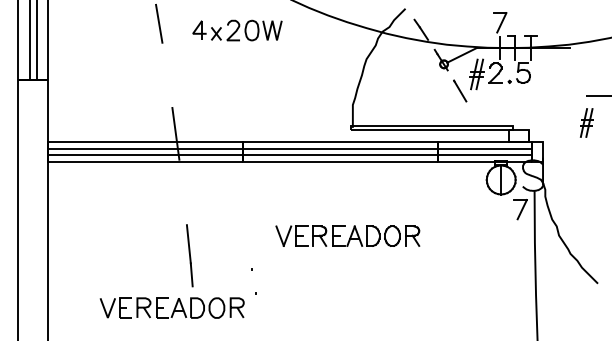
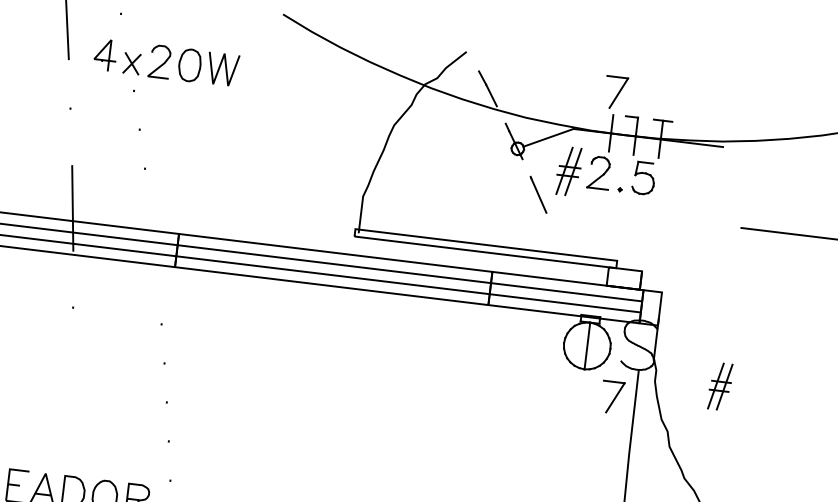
part: (237, 30) -> (166, 62), moved
part: (586, 122) -> (720, 385), moved
part: (347, 235) -> (329, 405), removed
line: (189, 255) -> (70, 406), removed

